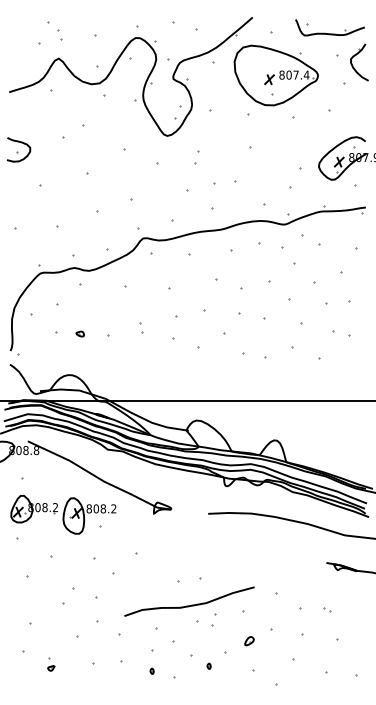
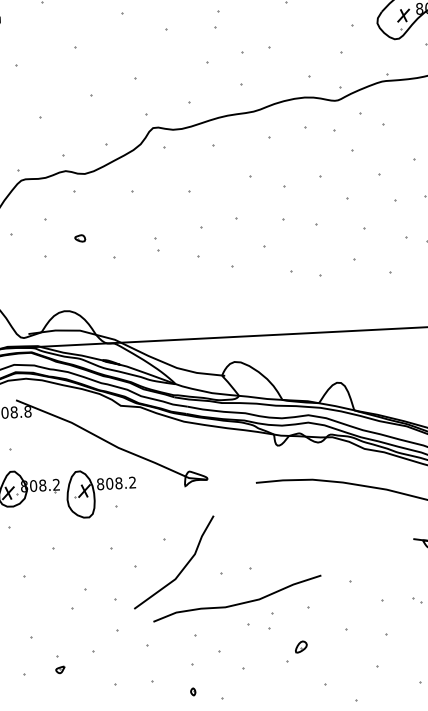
part: (79, 333) -> (79, 237), moved
line: (148, 576) -> (182, 568), added
part: (249, 641) -> (301, 647), moved
part: (51, 664) -> (60, 664), moved
part: (208, 665) -> (266, 680), removed

